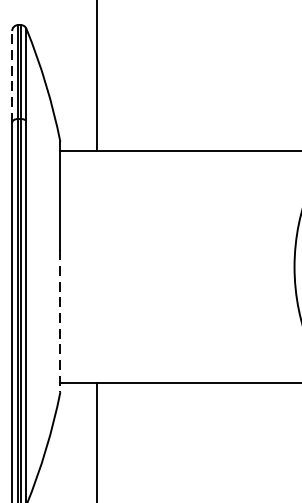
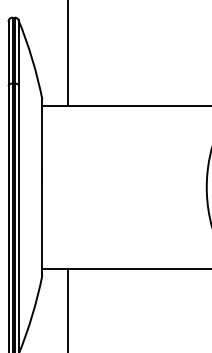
line: (12, 76) -> (8, 53), dashed -> solid
line: (60, 321) -> (42, 225), dashed -> solid

